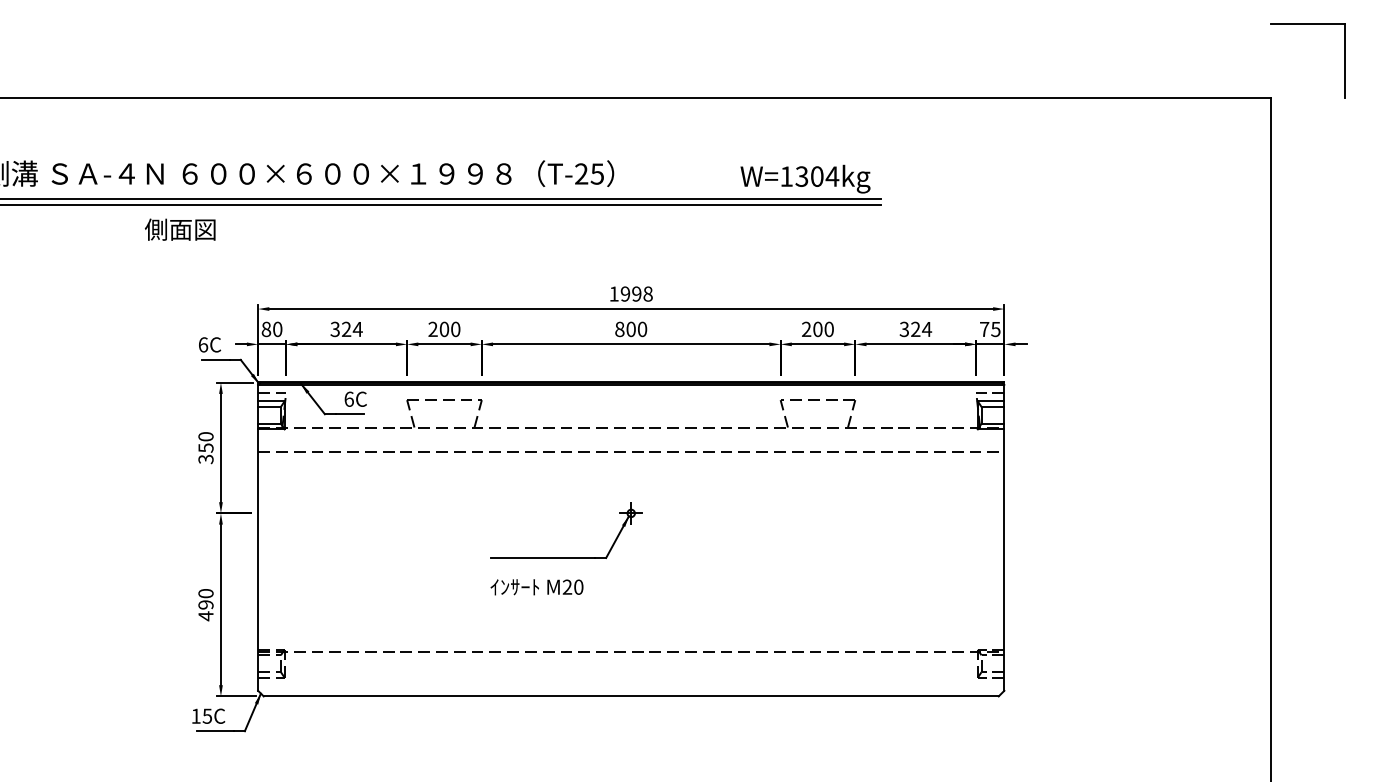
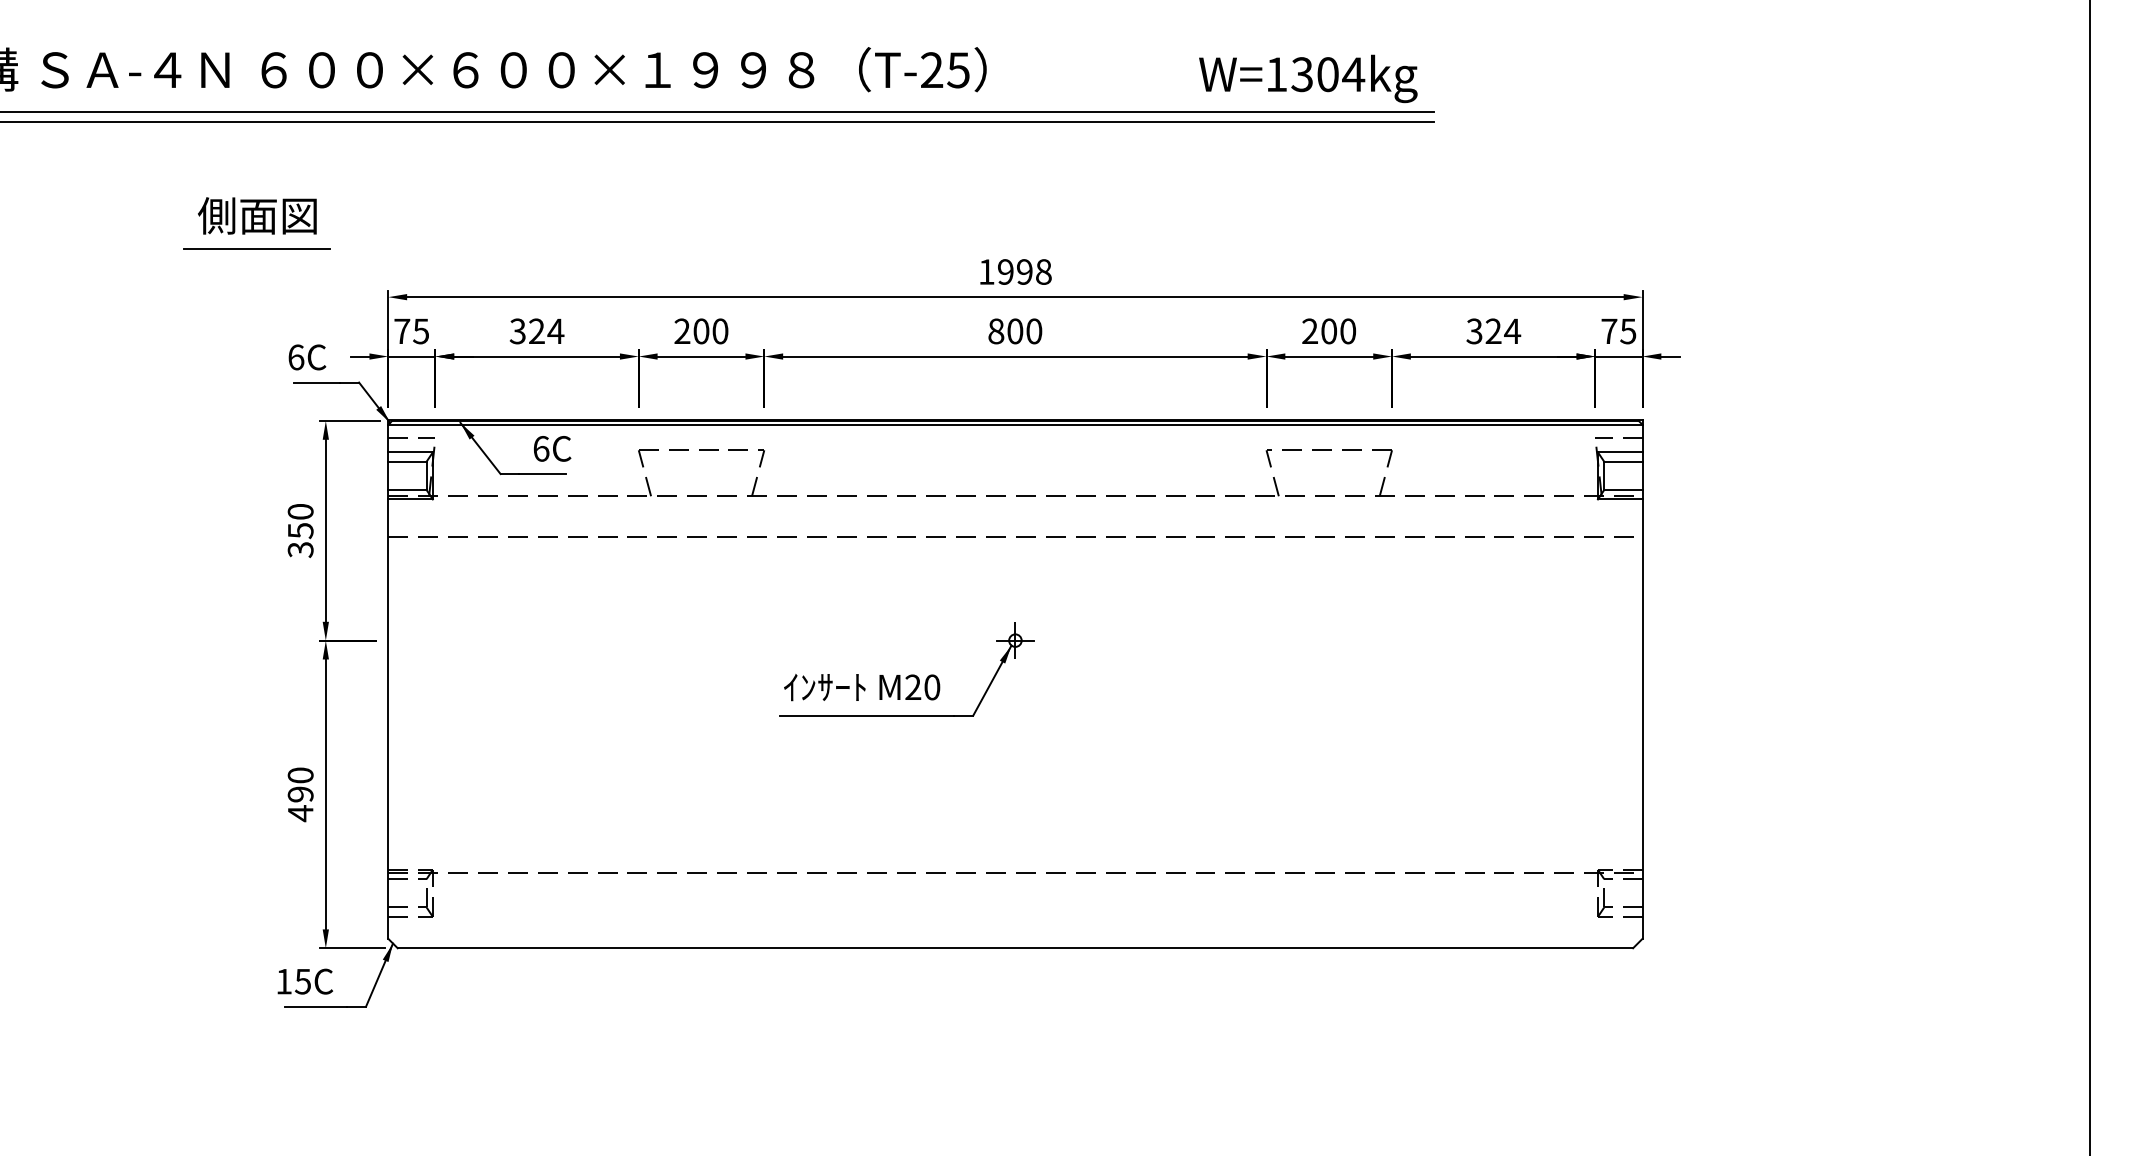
text: (180, 229) -> (257, 215), moved
line: (179, 280) -> (256, 249), added
text: (271, 329) -> (410, 331), 80 -> 75
text: (536, 587) -> (861, 687), moved

